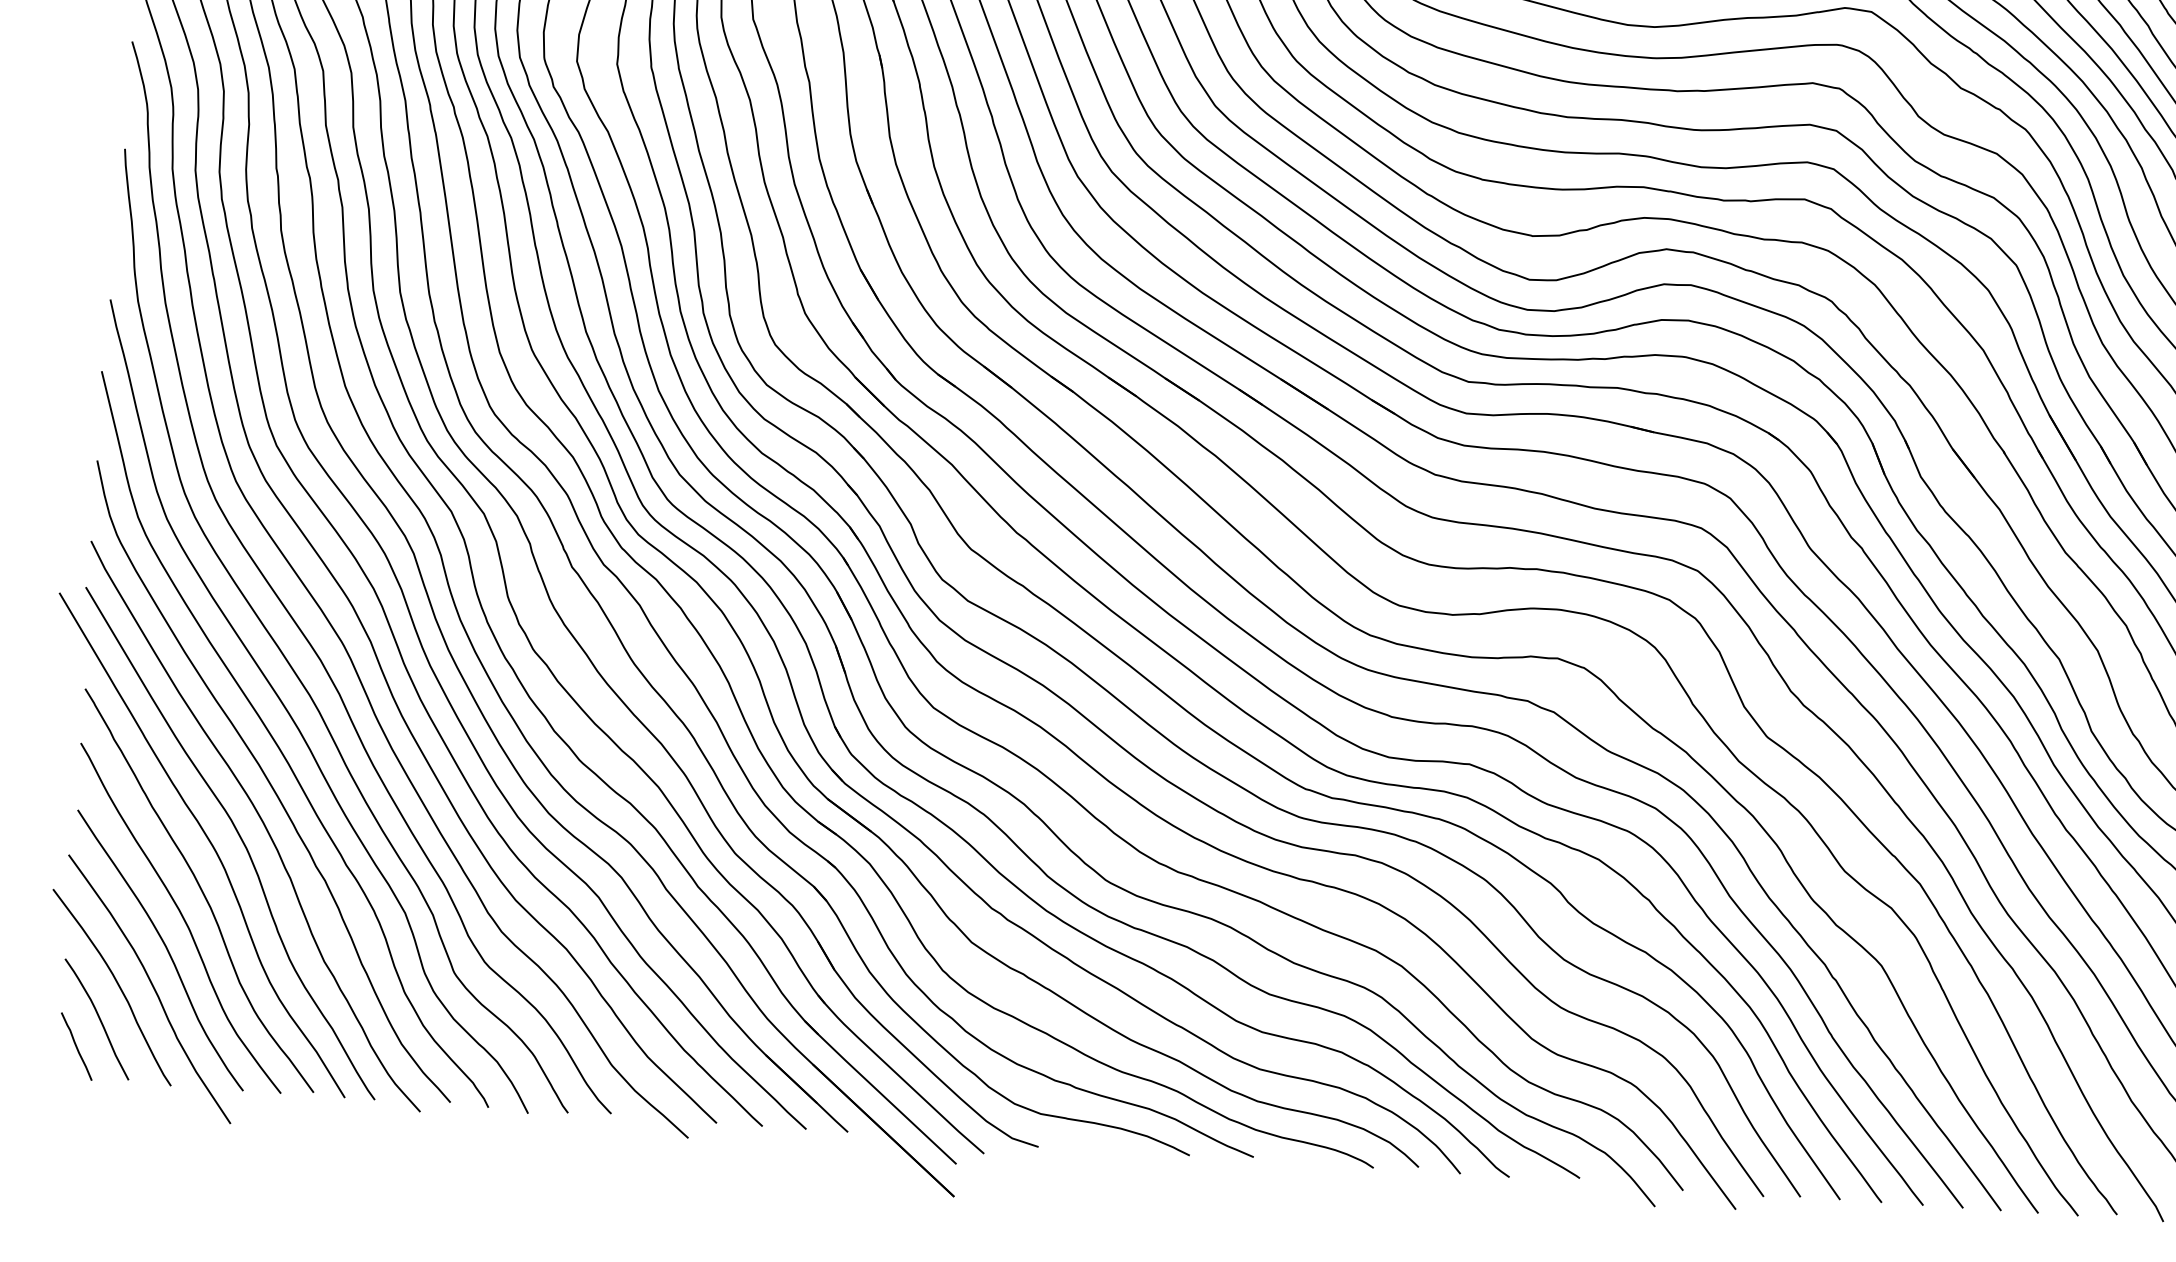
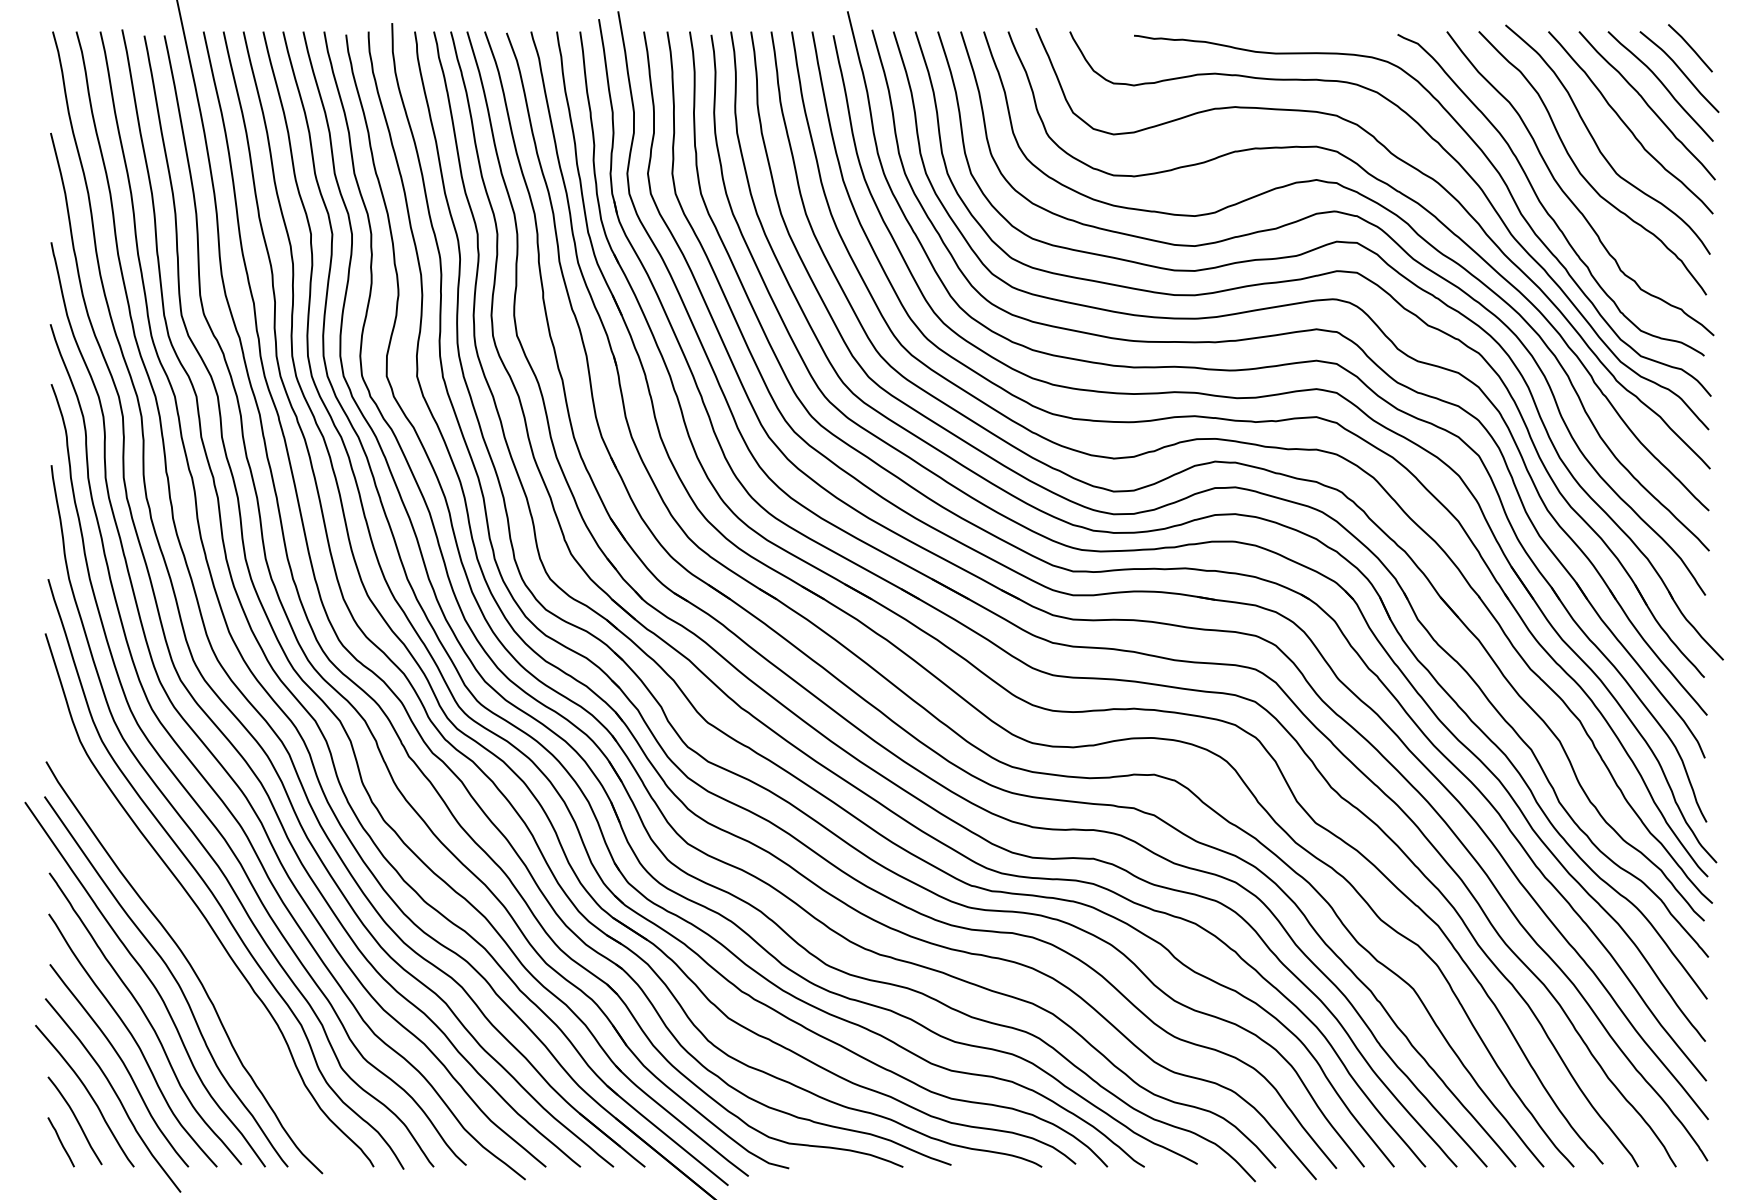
curve: (270, 782) -> (193, 933), removed

